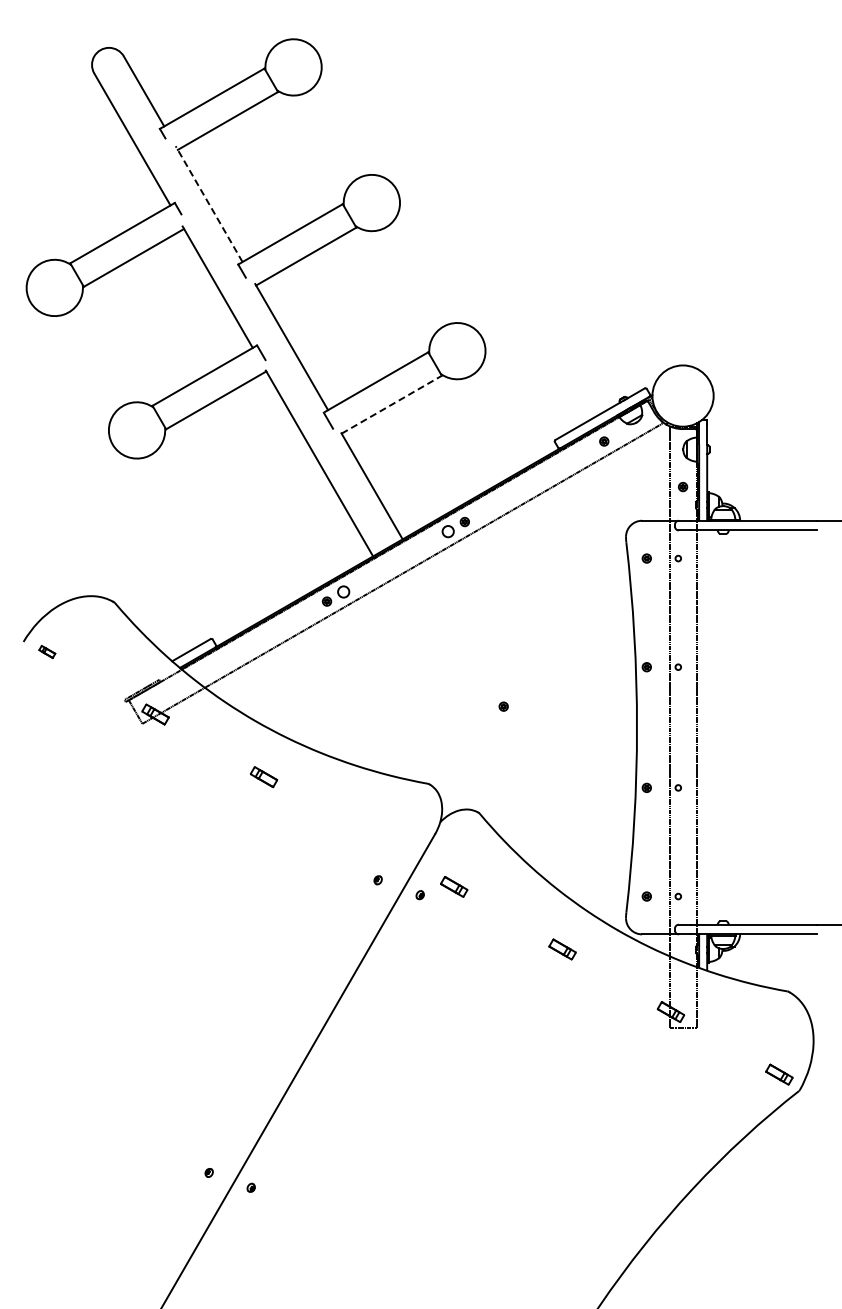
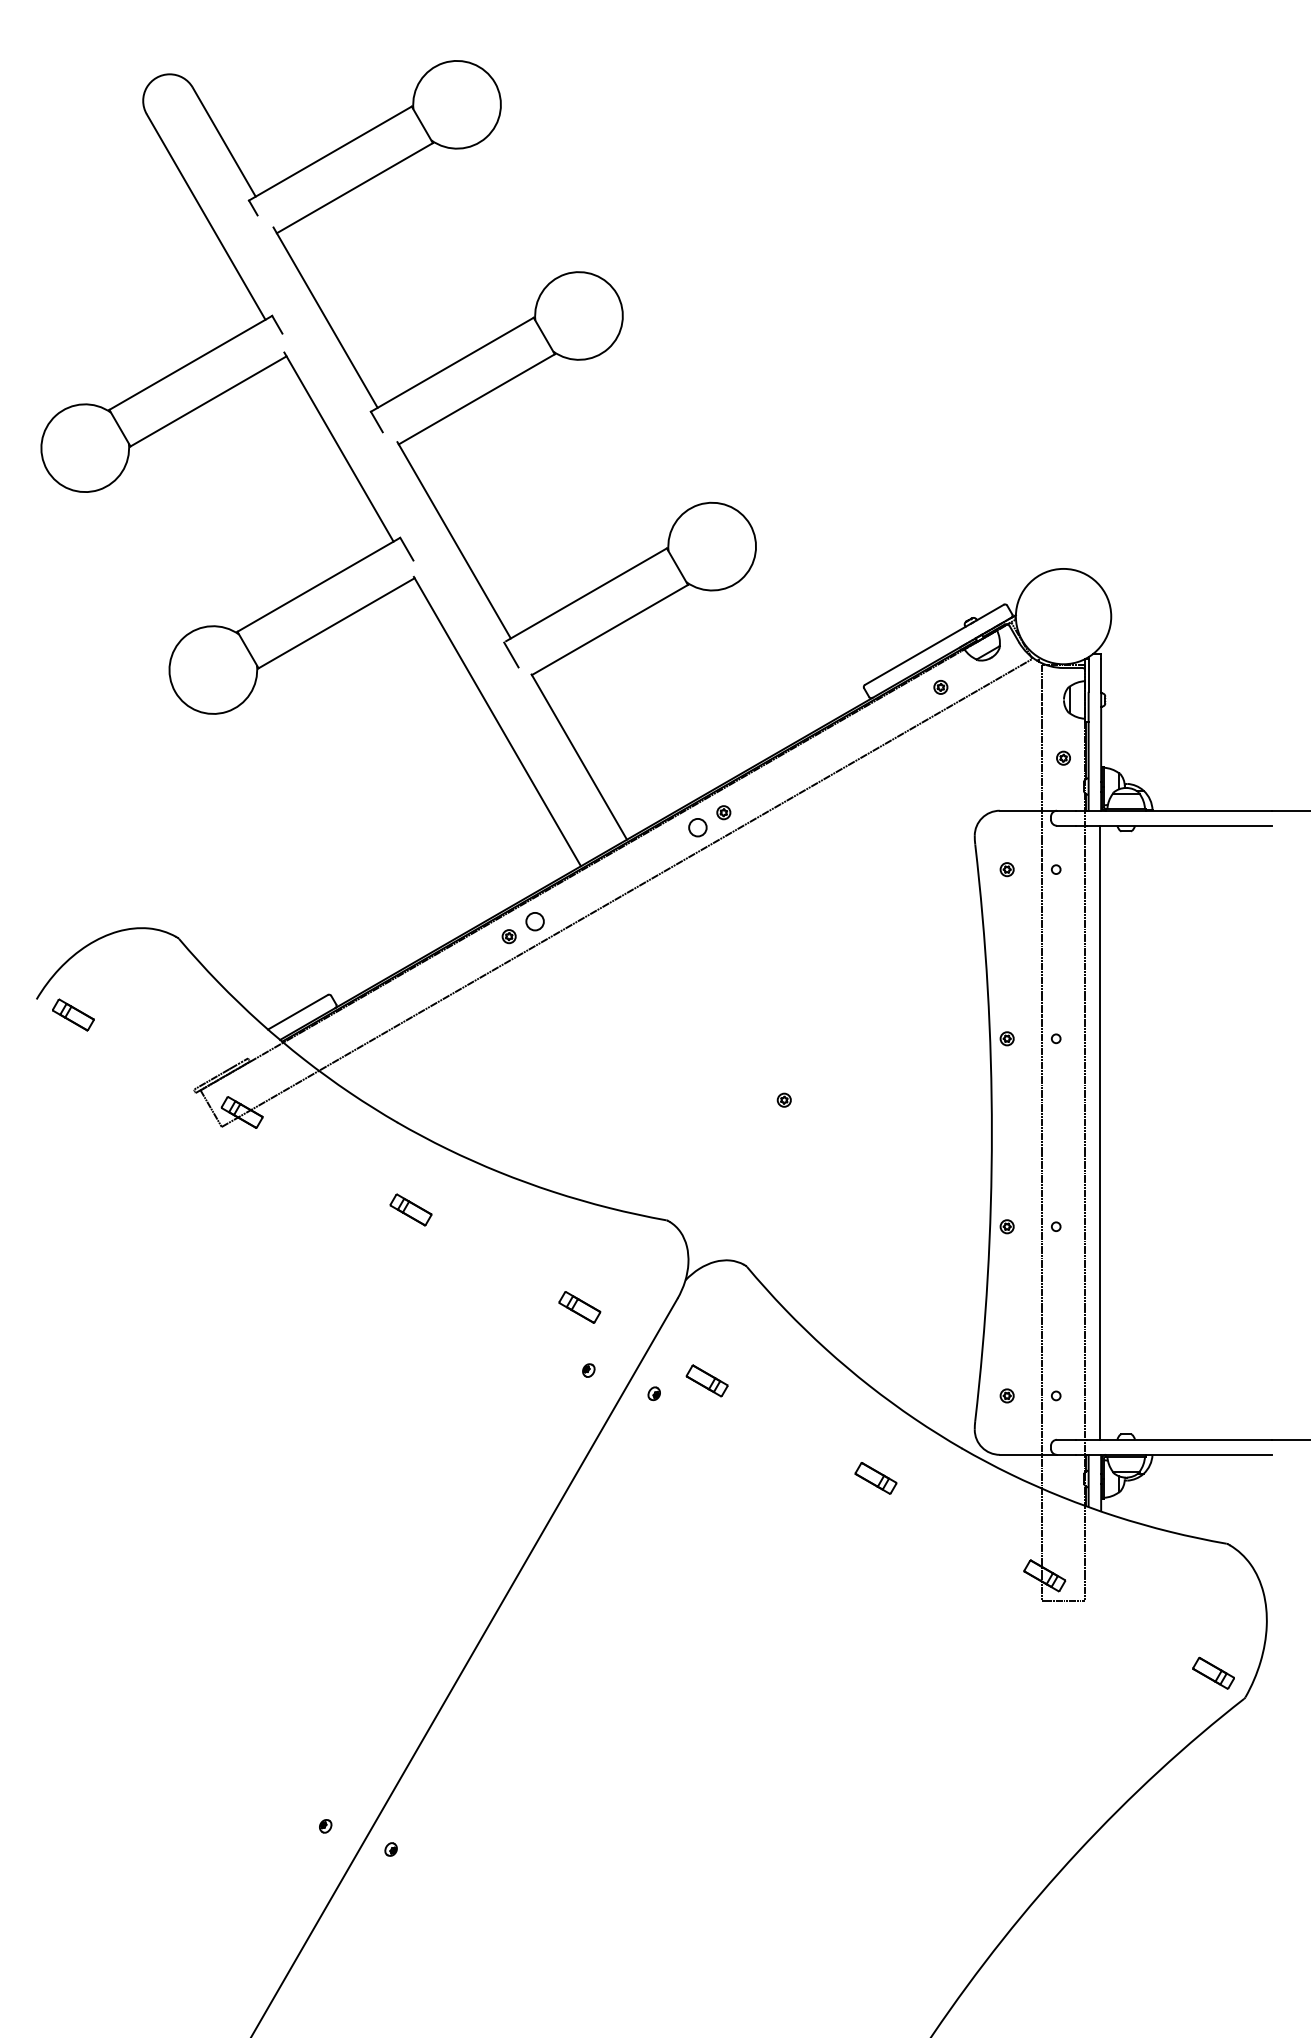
line: (209, 204) -> (326, 318), dashed -> solid
line: (391, 404) -> (609, 629), dashed -> solid
part: (47, 651) -> (73, 1014), size x1.67
line: (706, 727) -> (1100, 1132), added
part: (372, 839) -> (579, 1307), added

